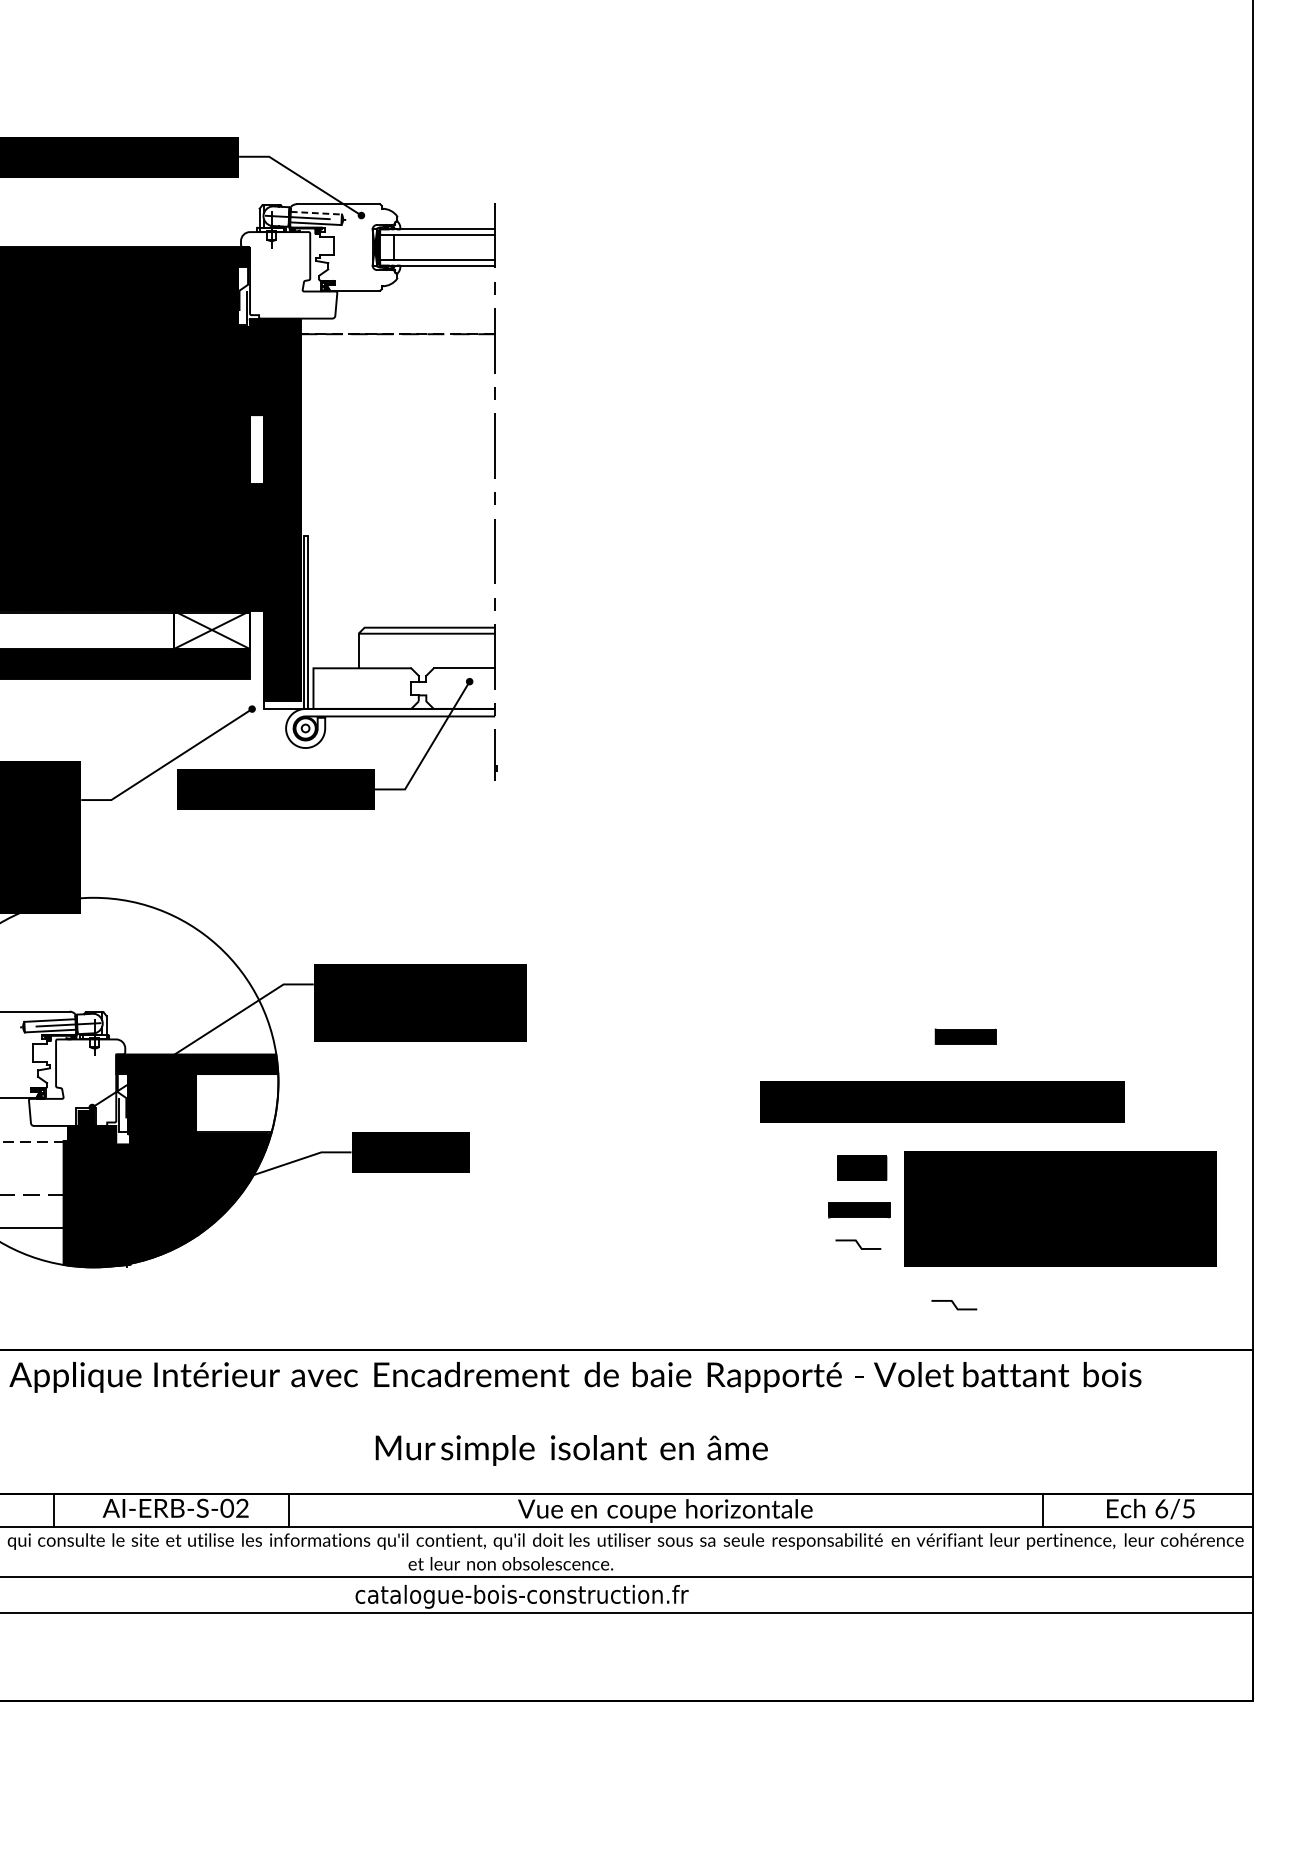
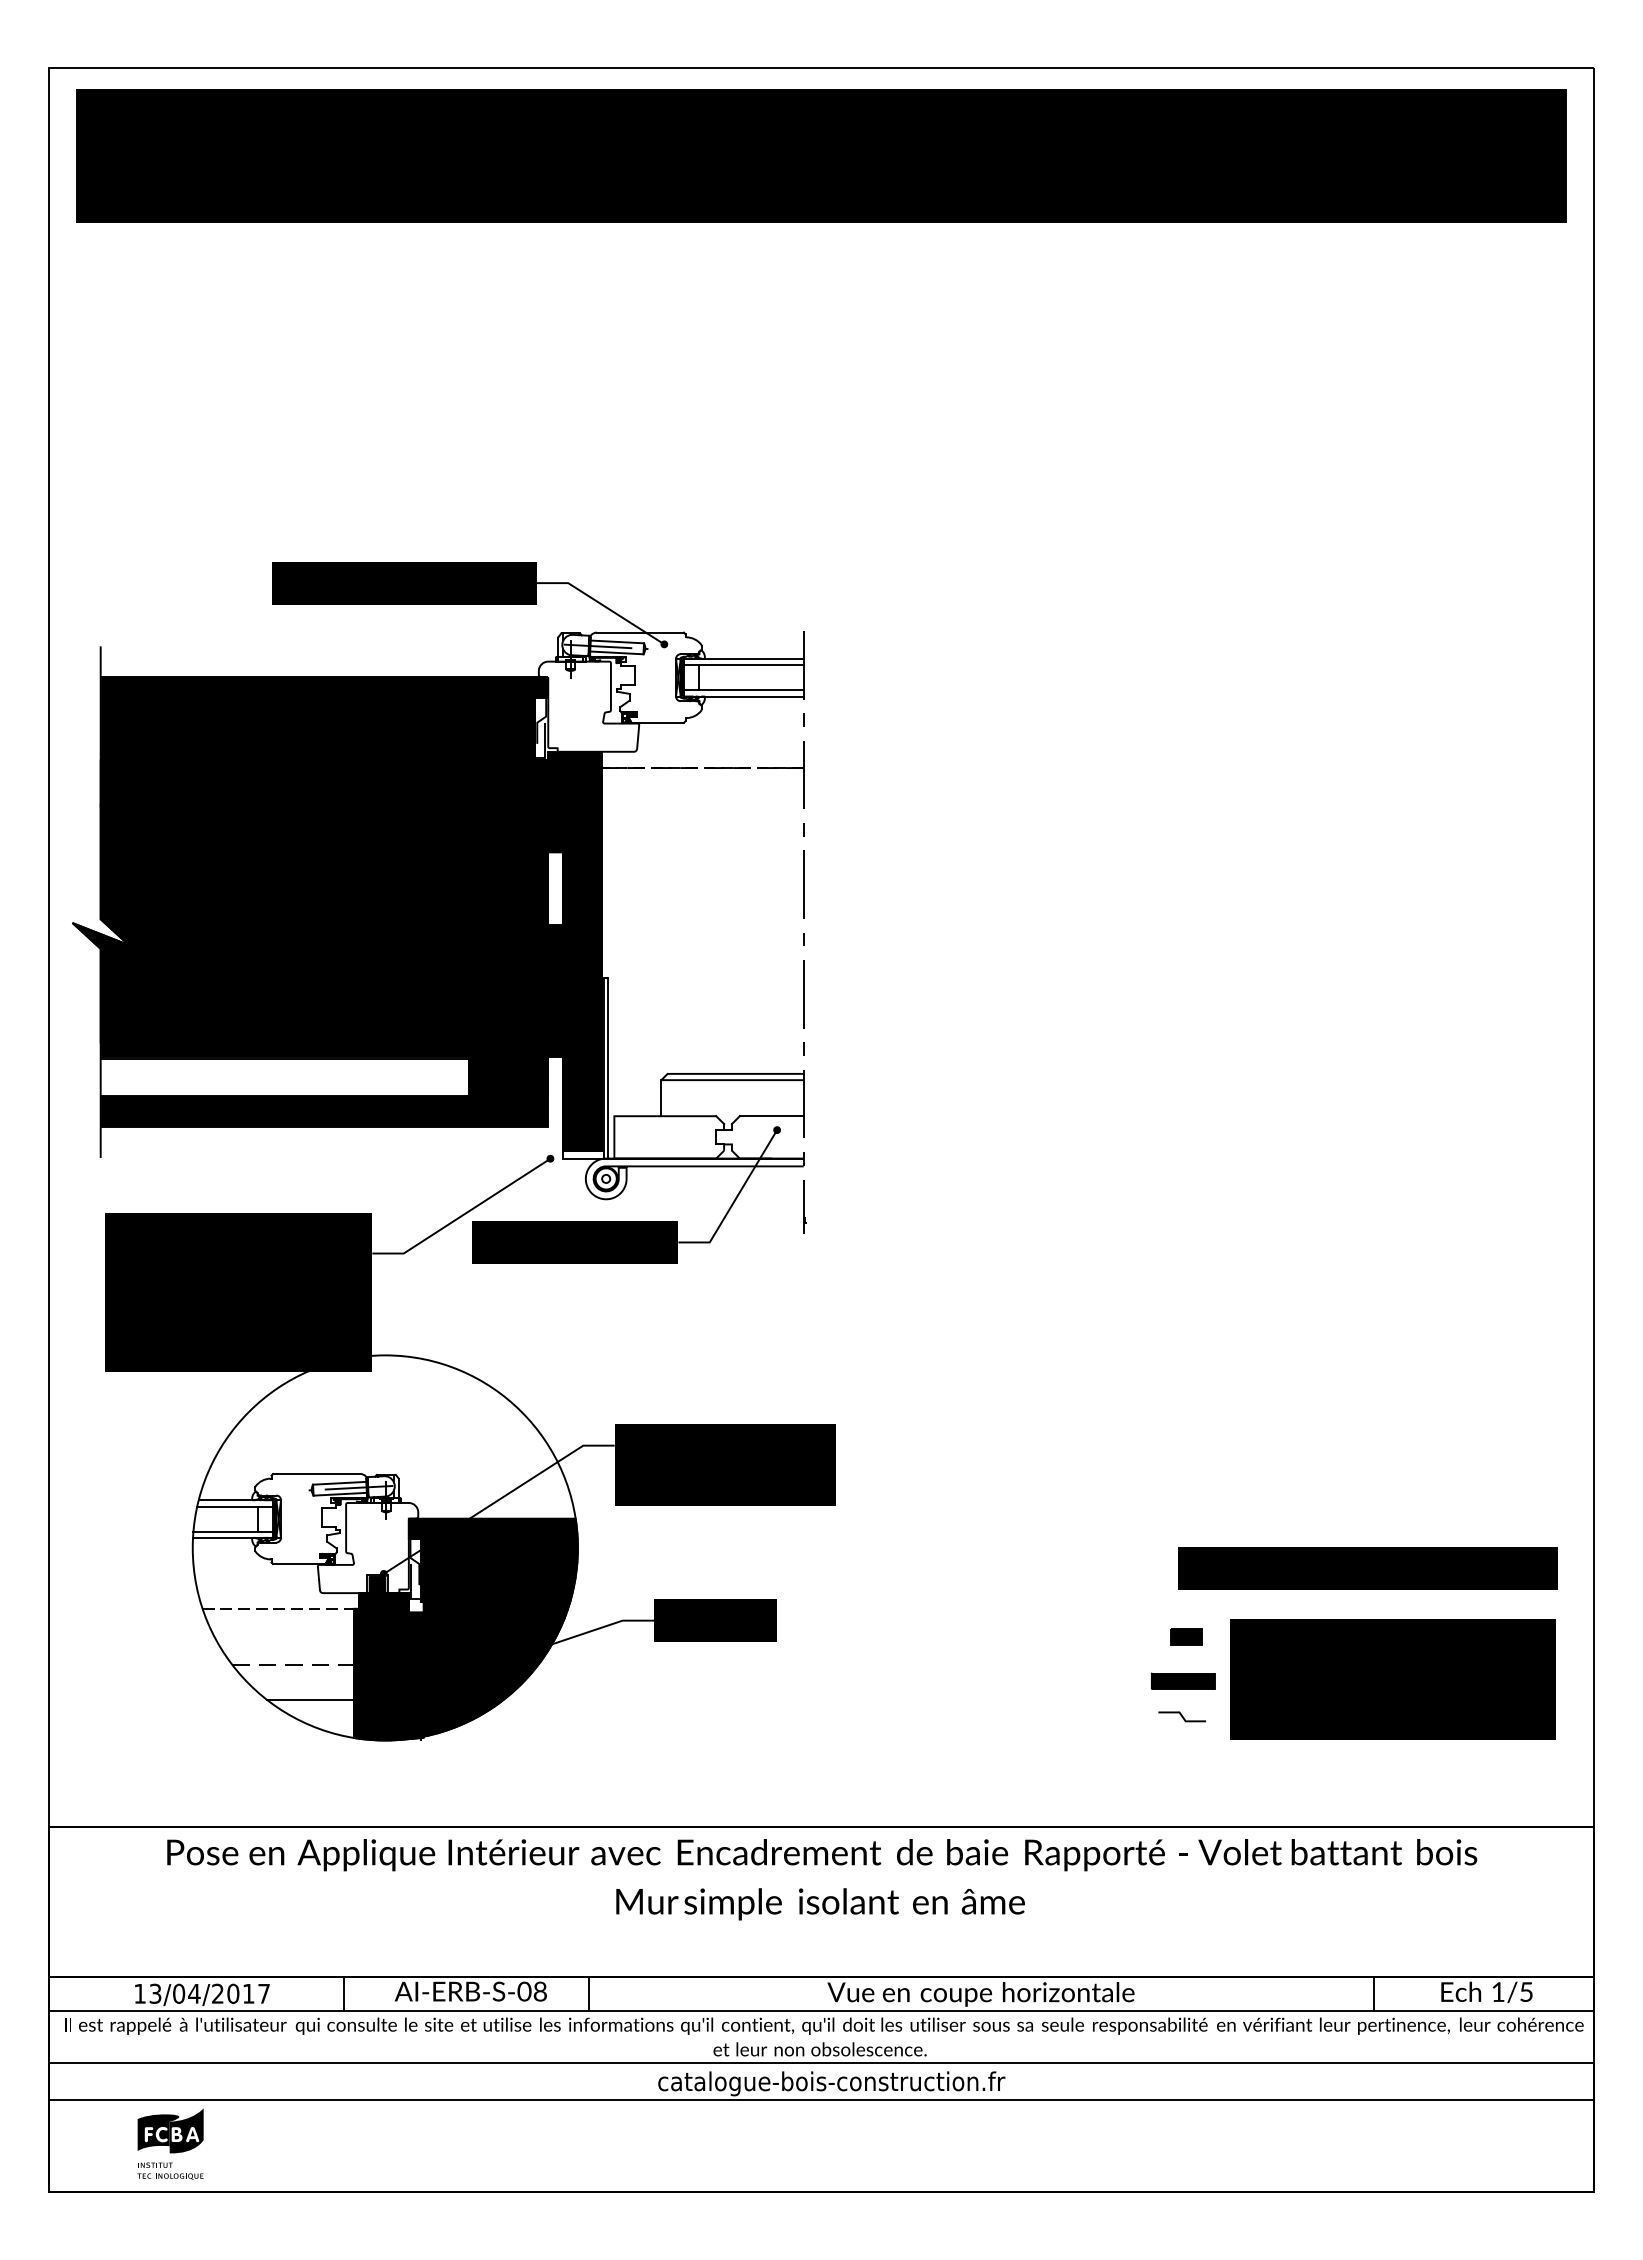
line: (316, 212) -> (617, 641), dashed -> solid
fill: (211, 629) -> (508, 1075), added
part: (966, 1036) -> (1294, 1499), removed
text: (942, 1102) -> (1367, 1568), moved
fill: (236, 1104) -> (534, 1570), added
part: (862, 1167) -> (1186, 1636), size x0.62
line: (953, 1304) -> (1281, 1779), removed
text: (571, 1450) -> (820, 1904), moved
text: (1160, 1508) -> (1497, 1991), 6/5 -> 1/5
text: (241, 1509) -> (539, 1992), \c16711848;AI-ERB-S-02 -> \c16711848;AI-ERB-S-08

